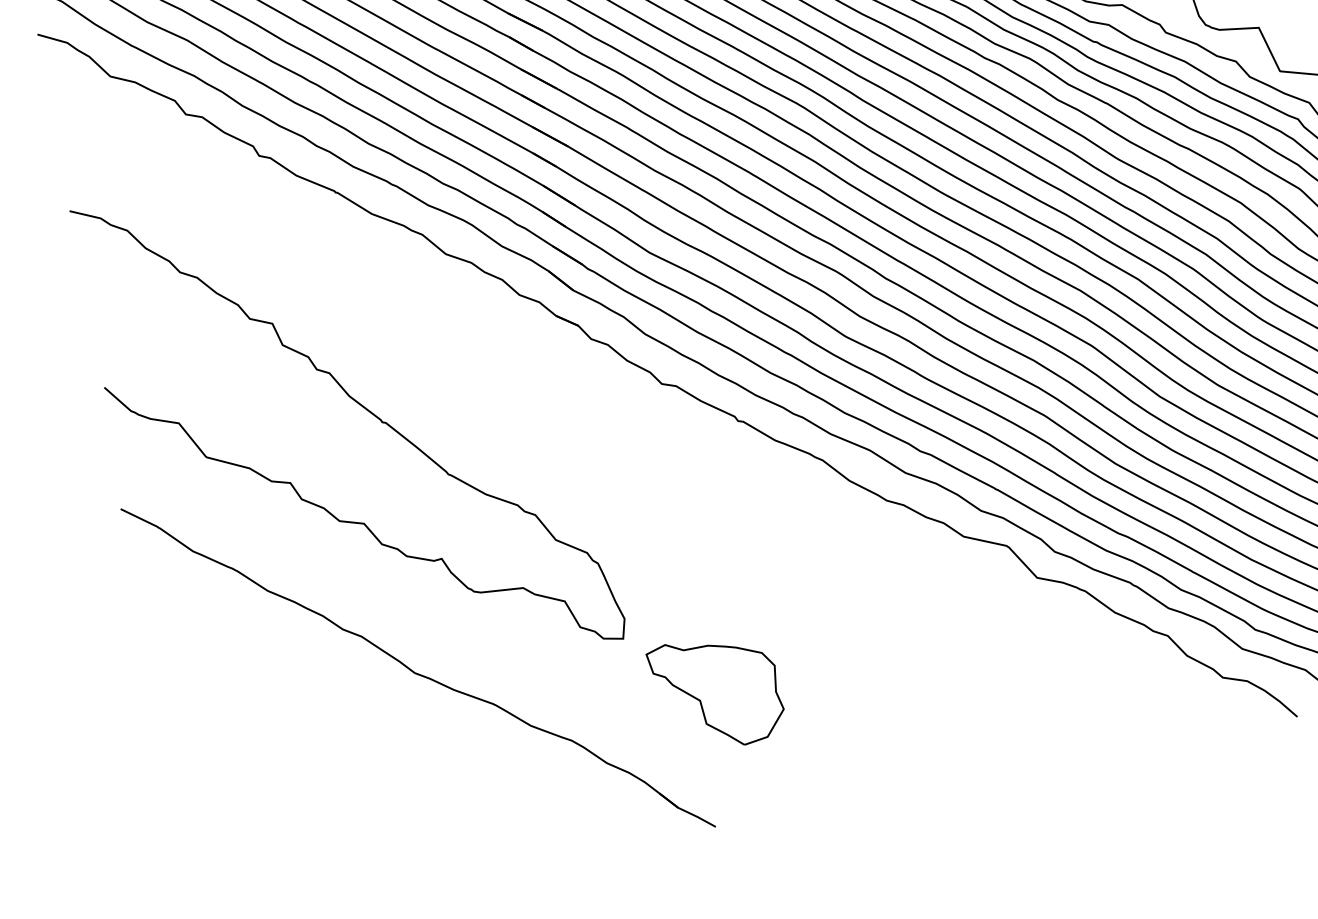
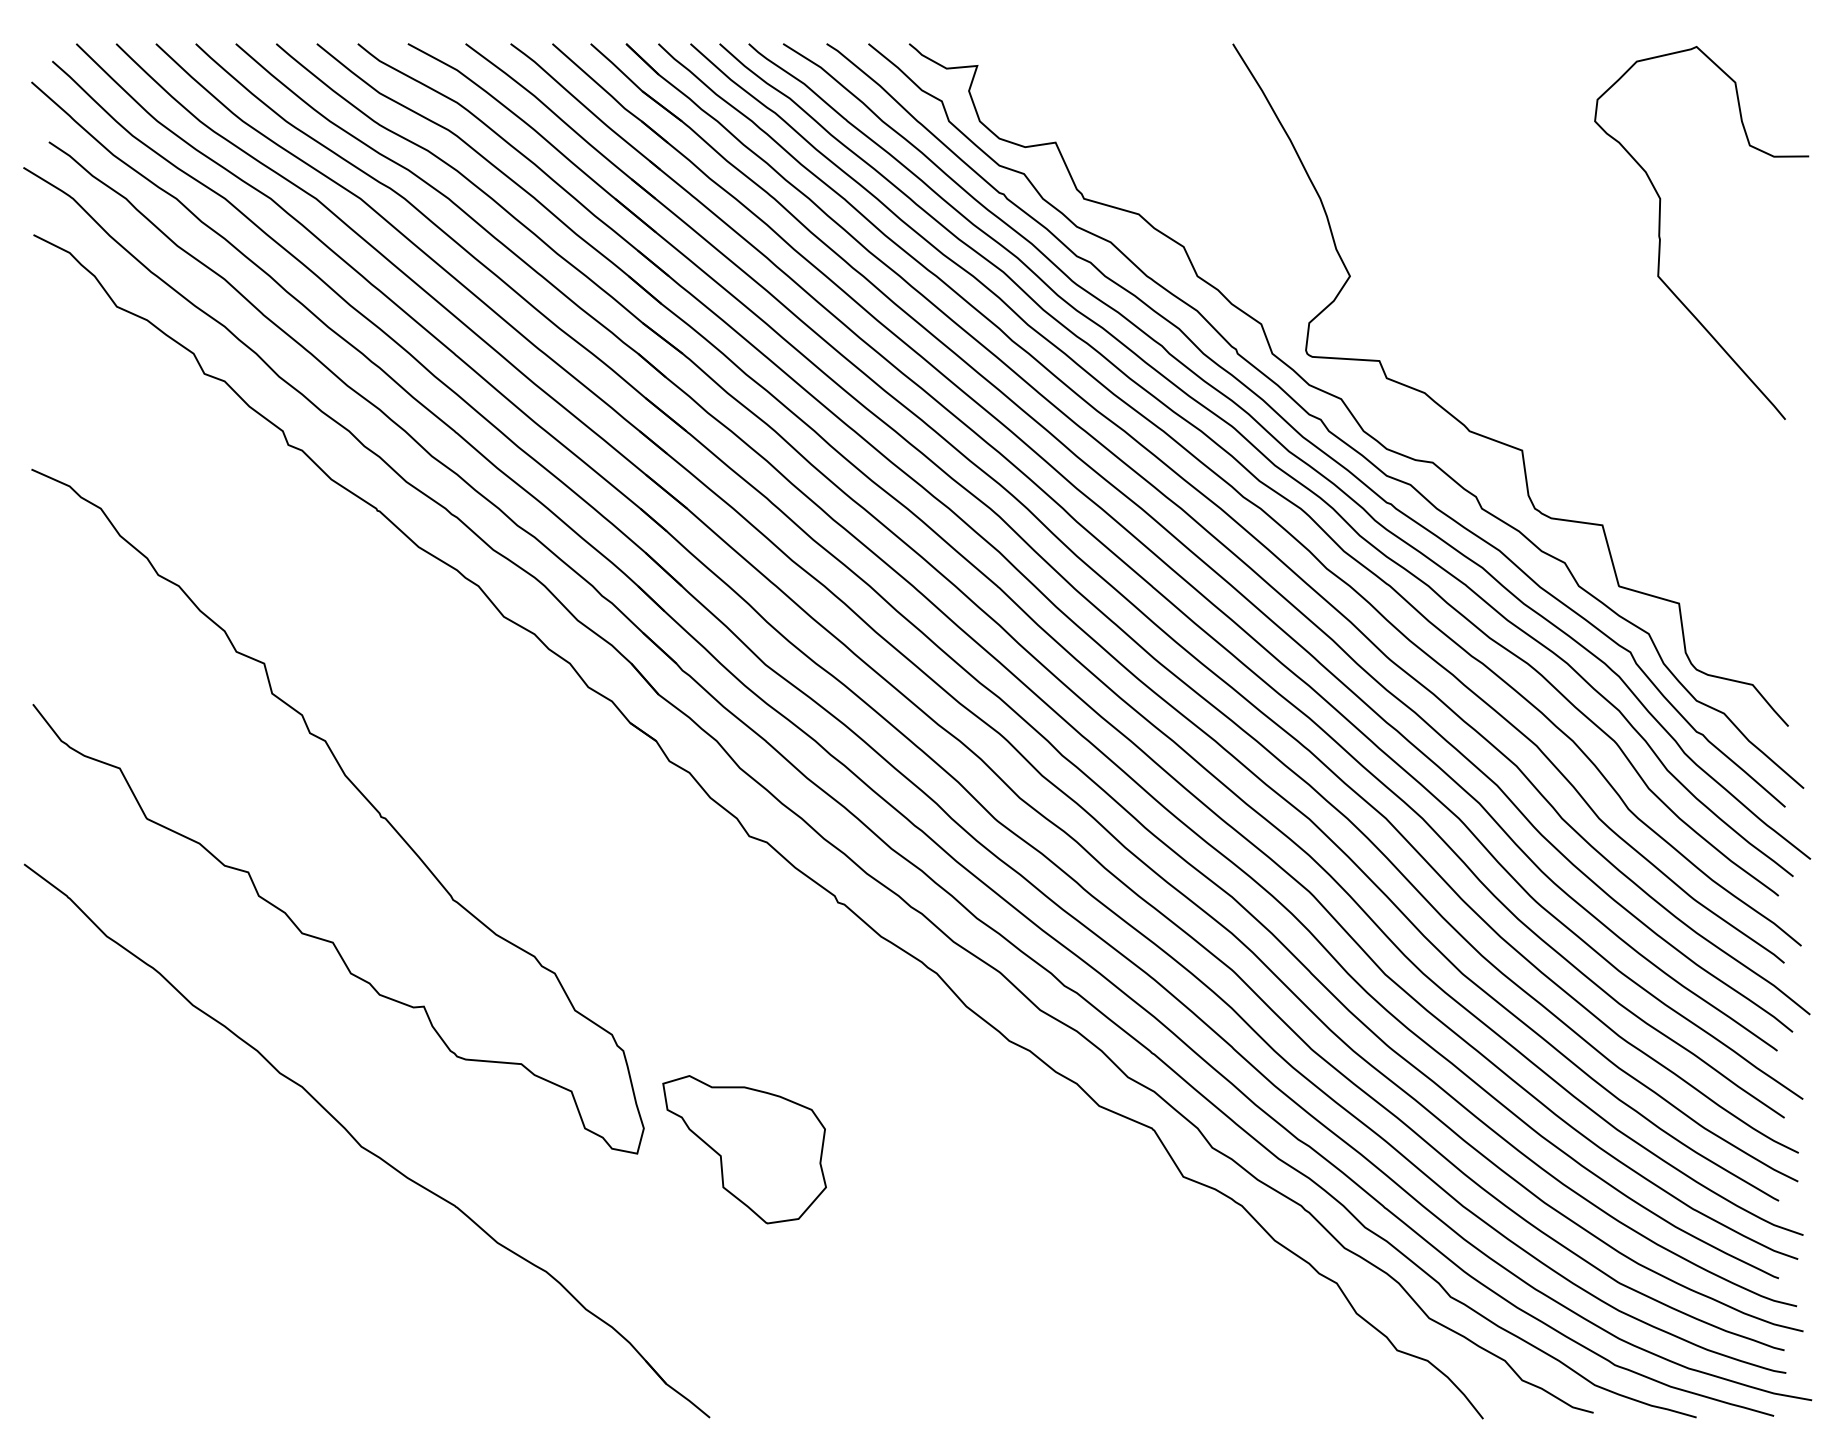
part: (717, 692) -> (744, 1149), moved

